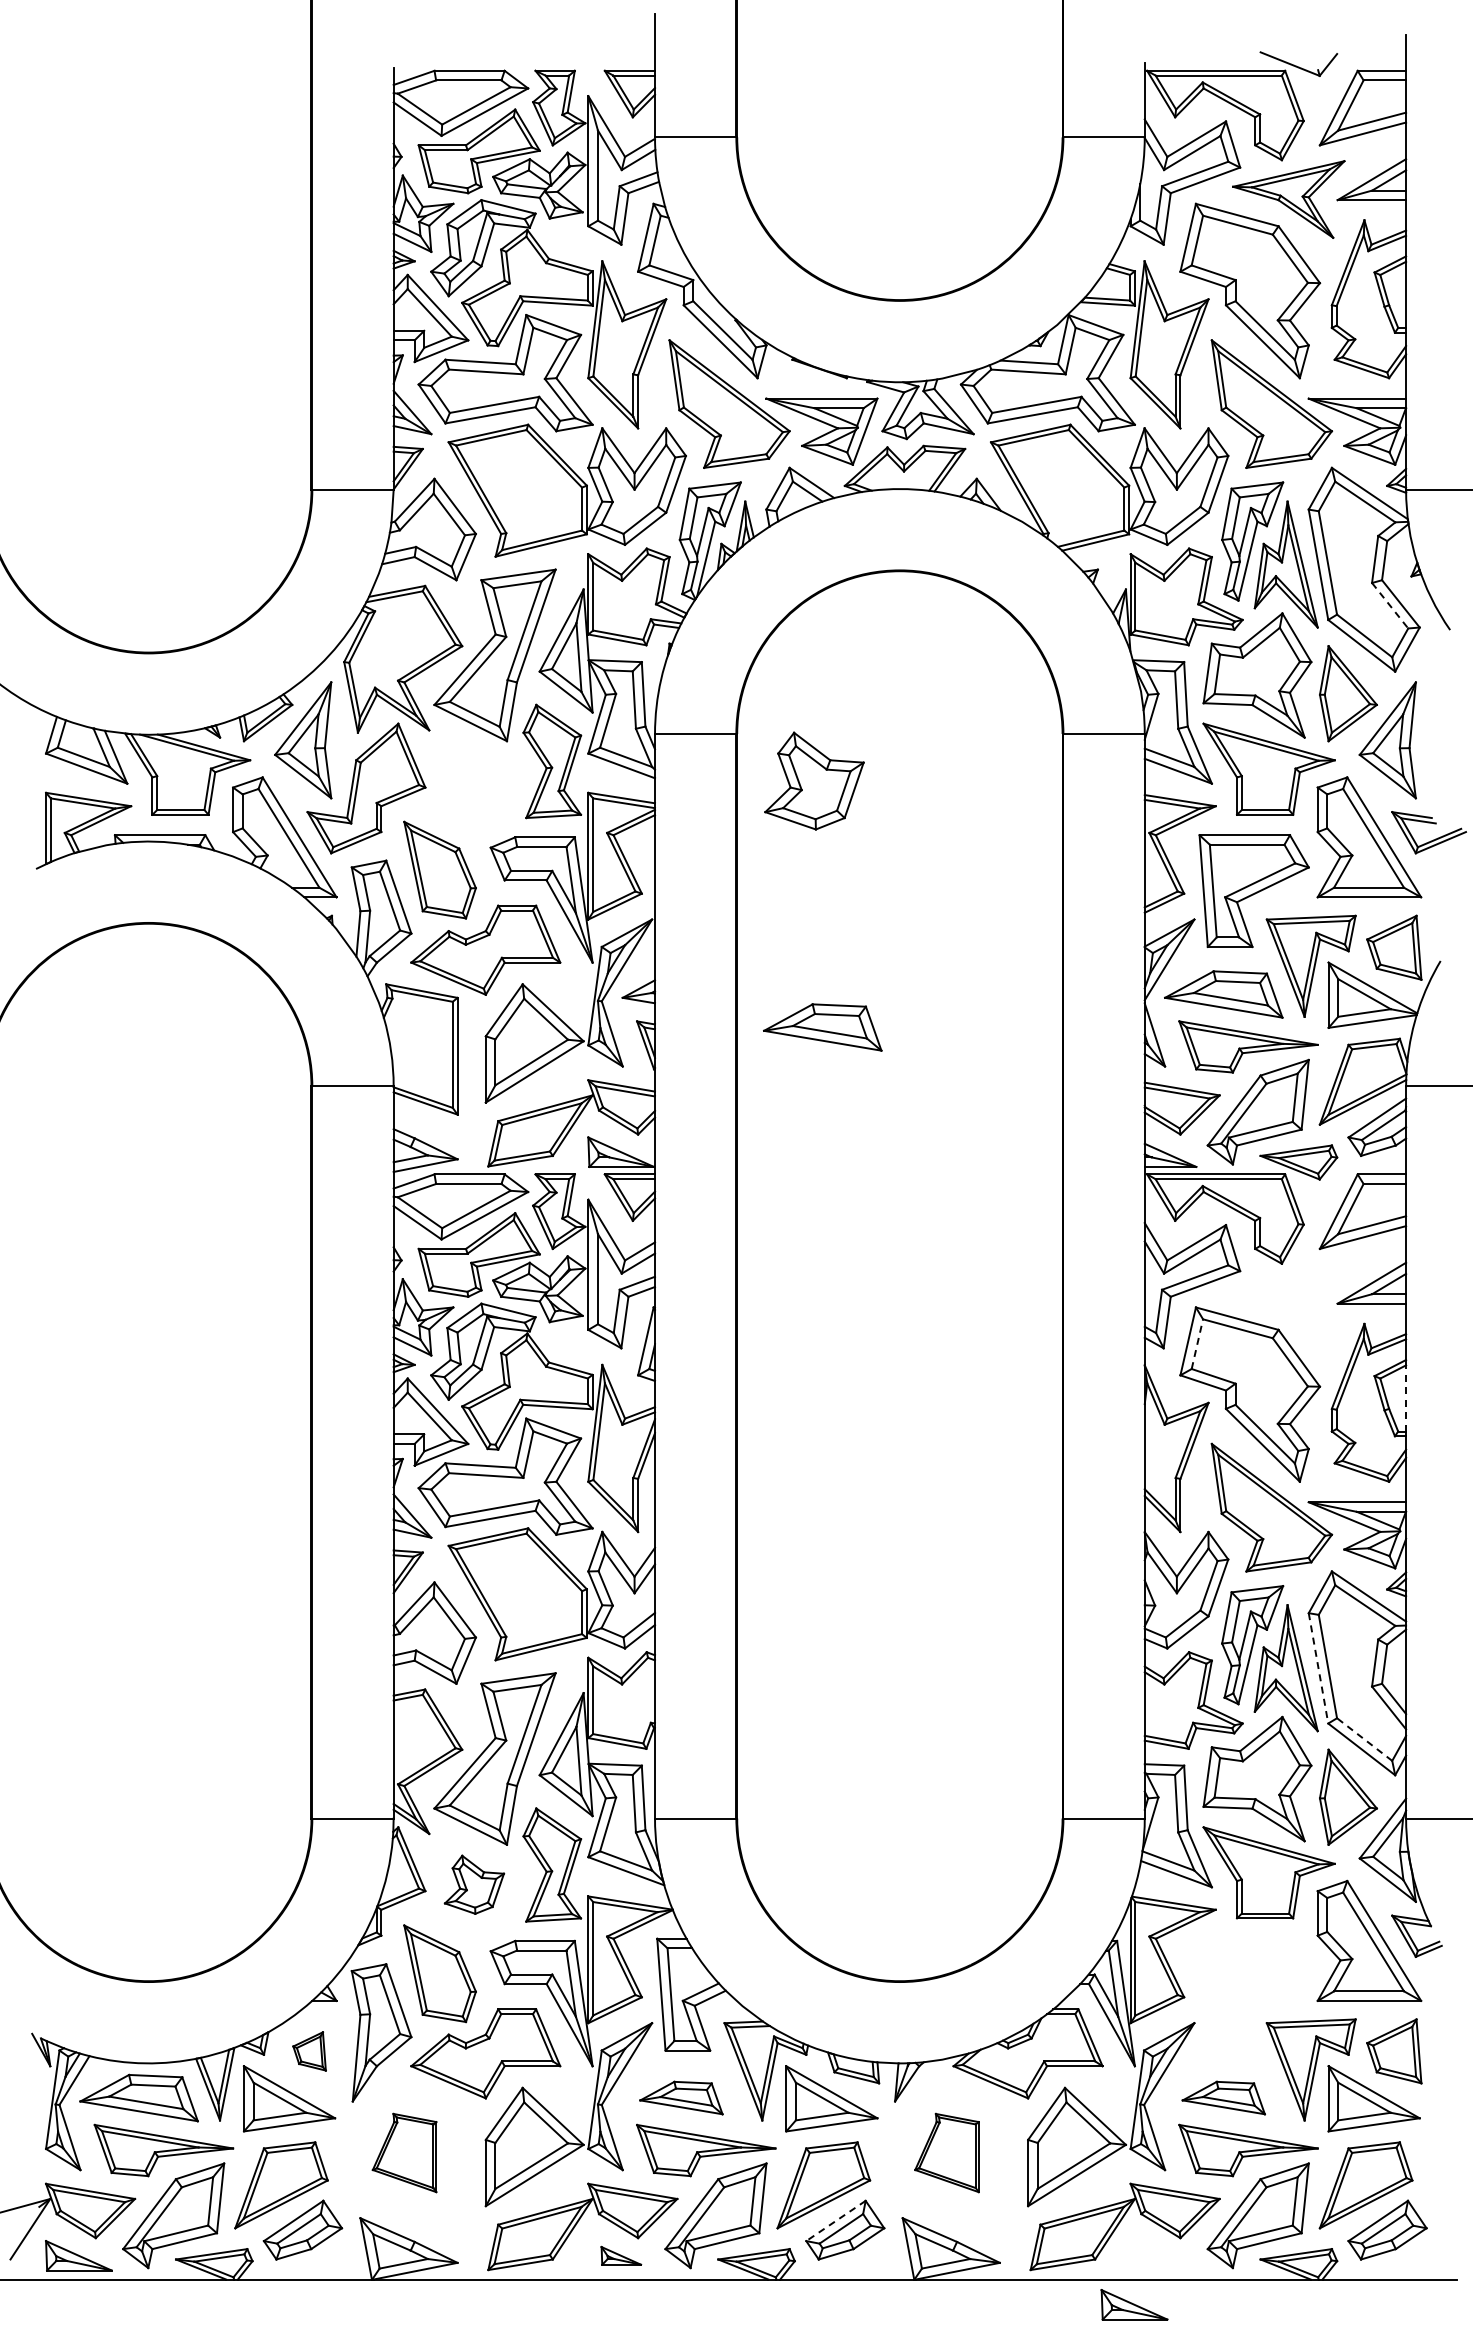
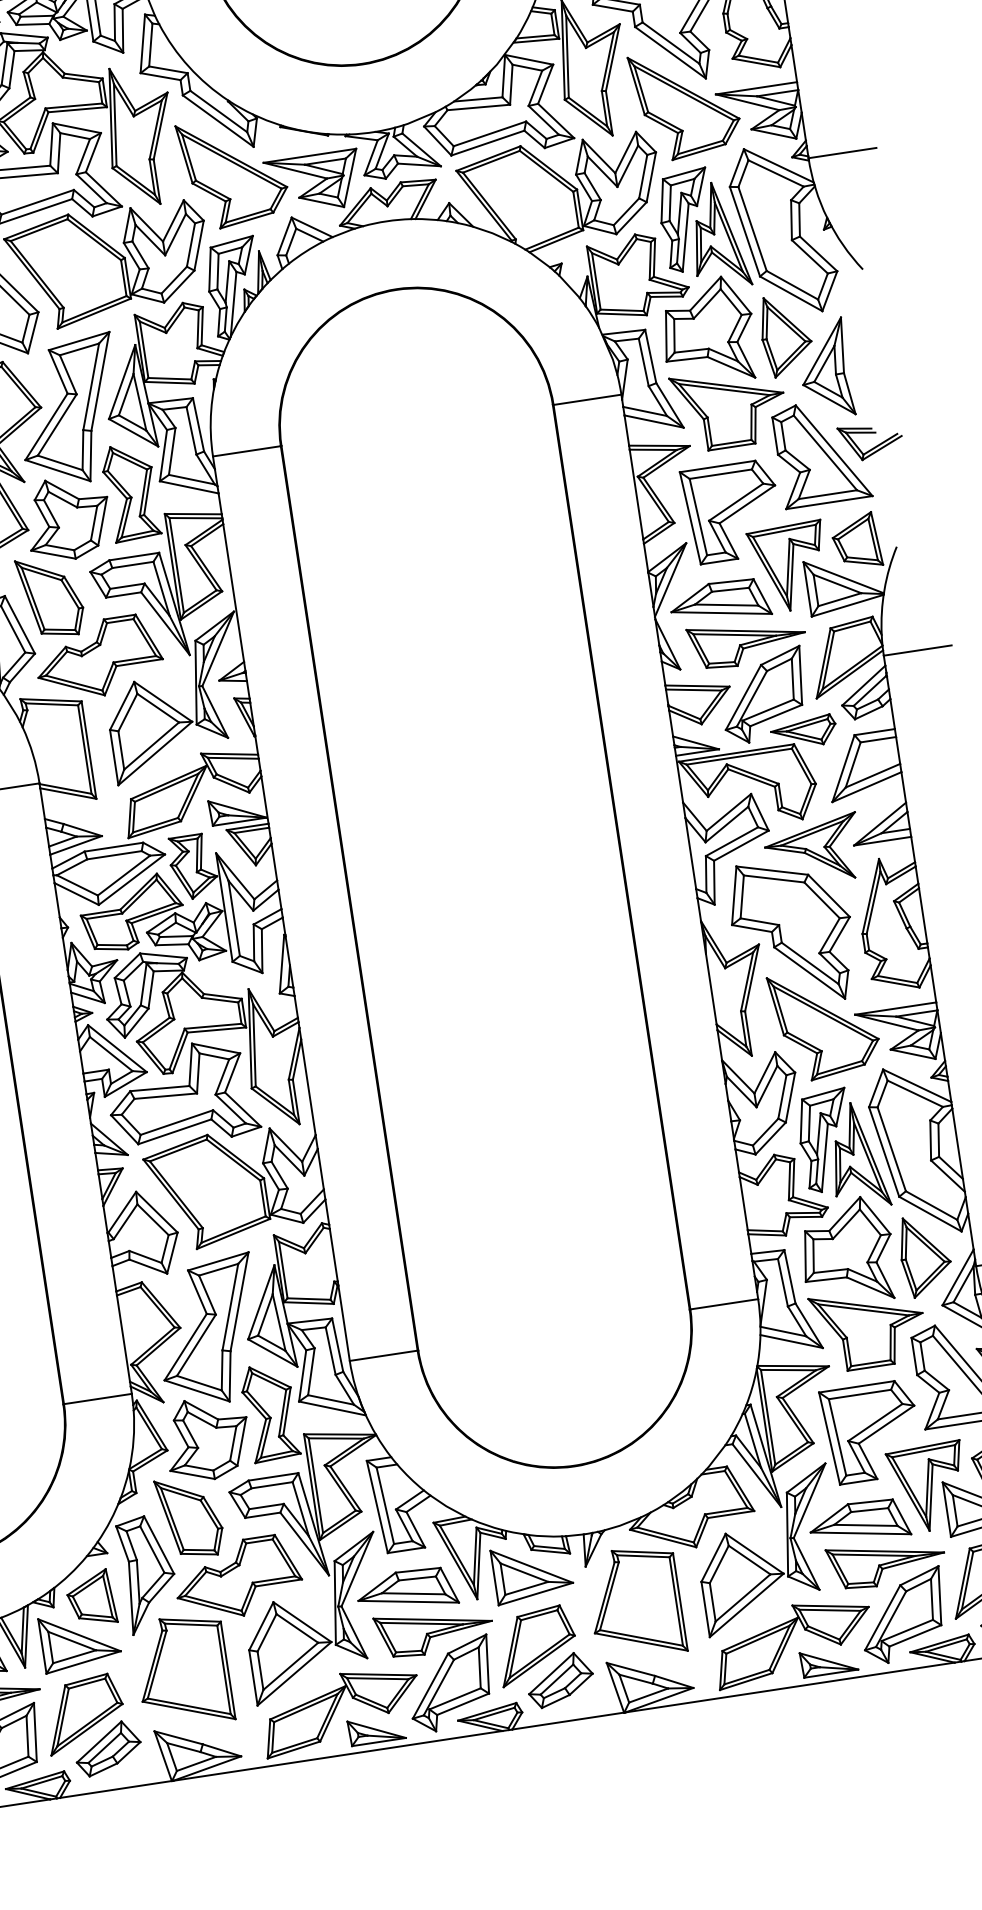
line: (1390, 606) -> (810, 257), dashed -> solid
part: (814, 780) -> (68, 518), moved
part: (822, 1027) -> (389, 680), removed
part: (1288, 1302) -> (812, 850), added
line: (1197, 1343) -> (742, 896), dashed -> solid
line: (1406, 1397) -> (923, 915), dashed -> solid
line: (1318, 1668) -> (884, 1152), dashed -> solid
line: (1364, 1739) -> (931, 1205), dashed -> solid
part: (474, 1884) -> (207, 1438), size x1.67
part: (1253, 1994) -> (871, 1432), added
part: (309, 2051) -> (91, 1598), size x1.67
part: (681, 2097) -> (407, 1590), size x1.43
part: (1223, 2097) -> (859, 1521), size x1.43
part: (404, 2152) -> (183, 1671), size x1.67
part: (946, 2152) -> (634, 1602), size x1.67
line: (835, 2220) -> (550, 1673), dashed -> solid
part: (621, 2255) -> (376, 1729), size x1.67
part: (1134, 2304) -> (828, 1661), moved

